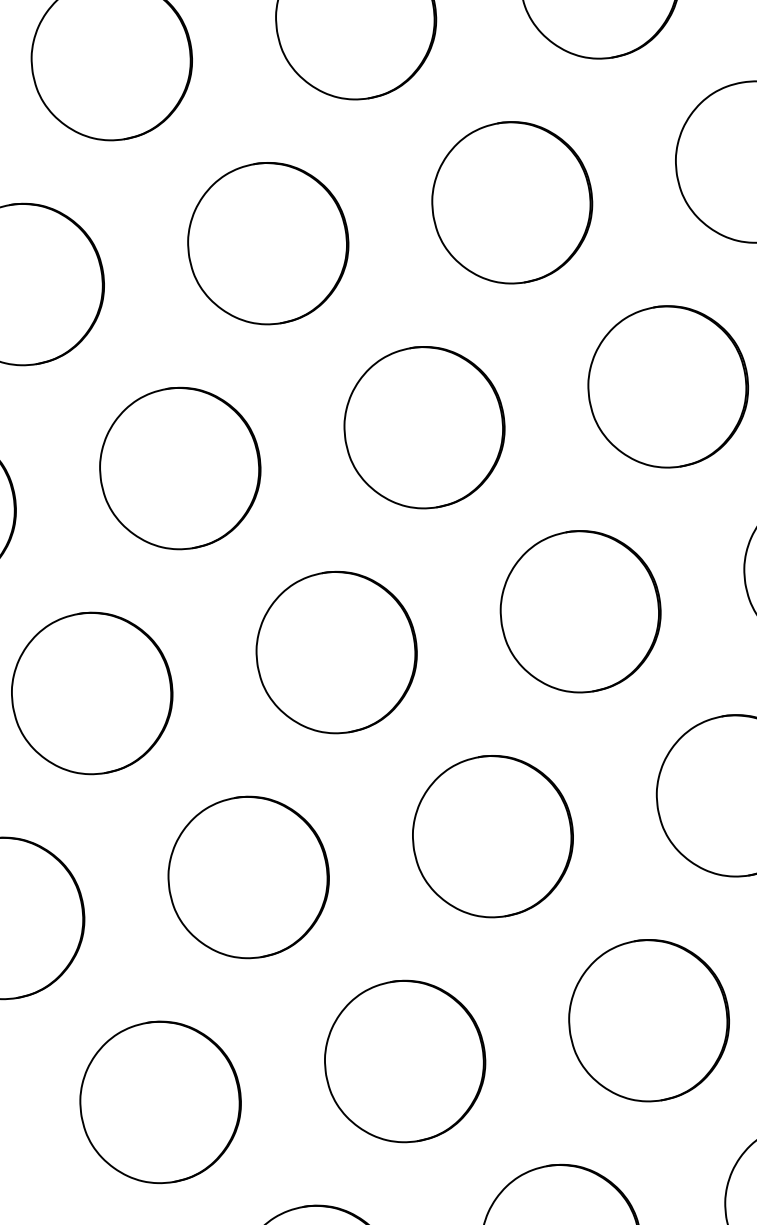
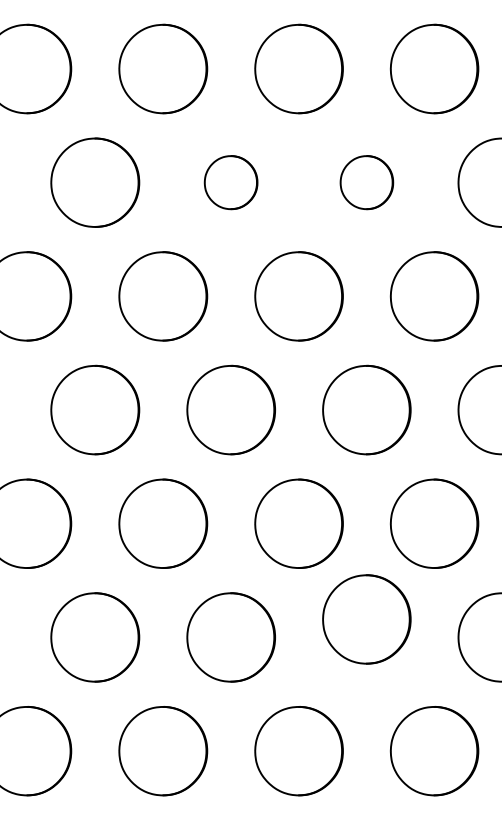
part: (511, 202) -> (366, 182), size x0.6
part: (266, 243) -> (230, 182), size x0.6
part: (648, 1020) -> (366, 619), moved

